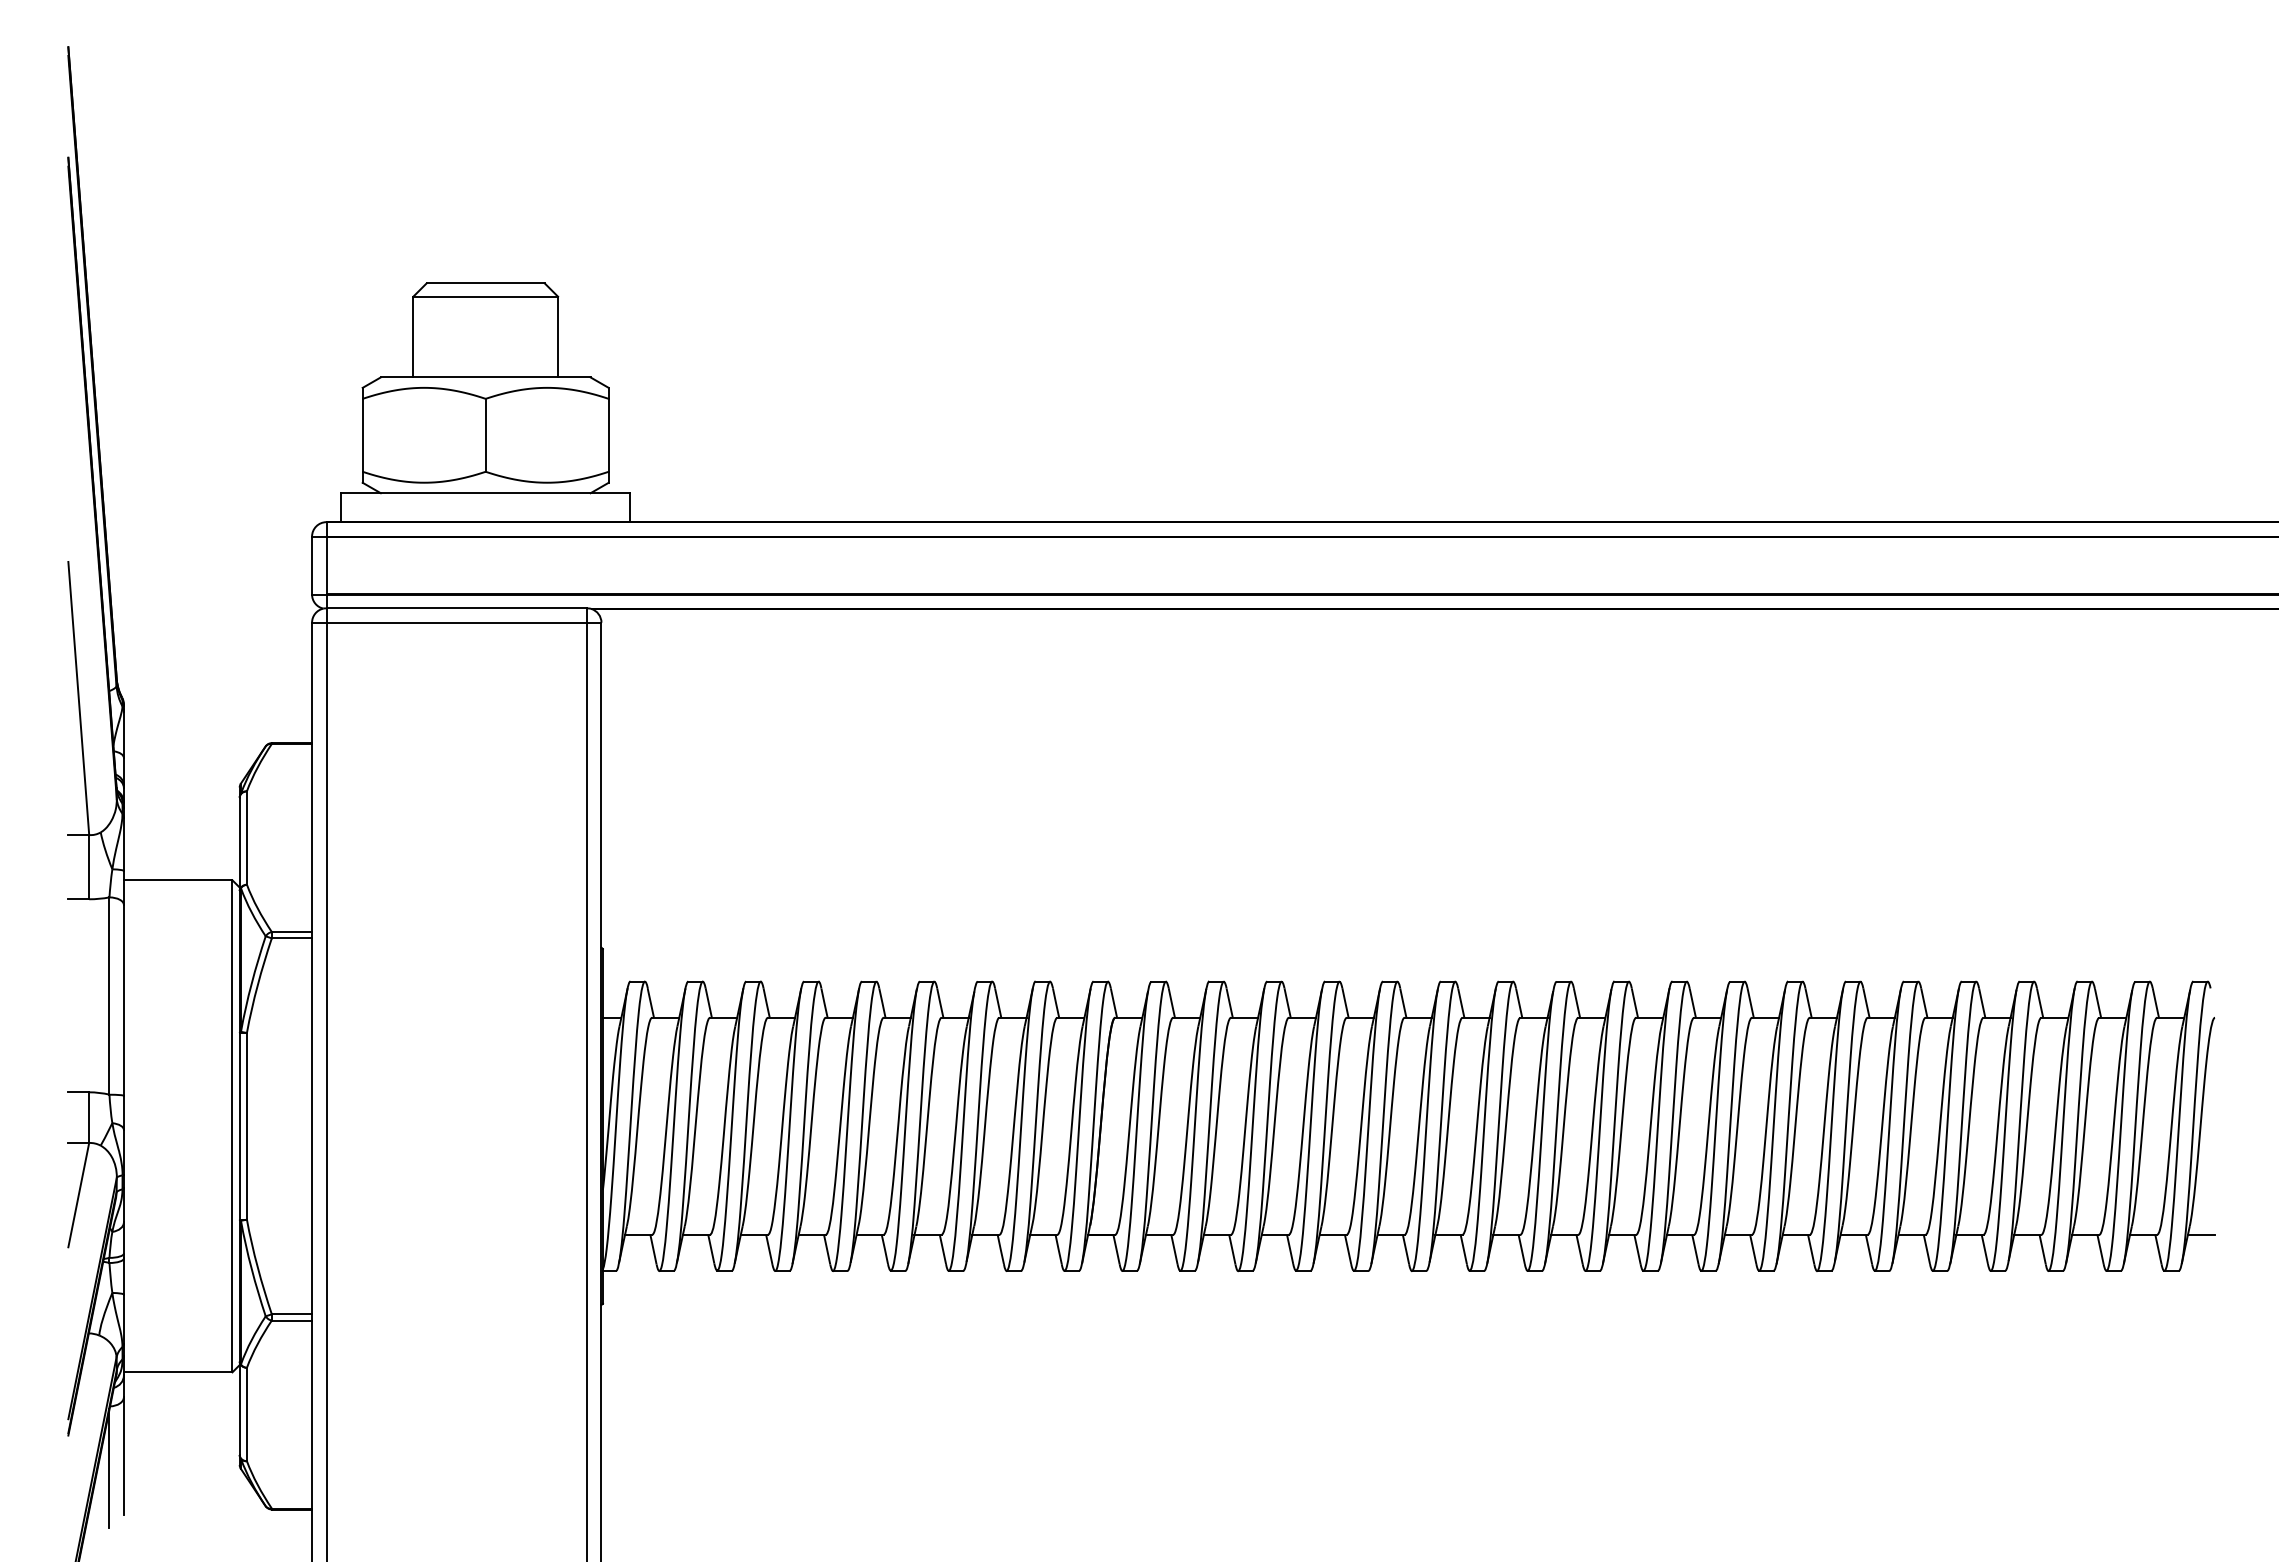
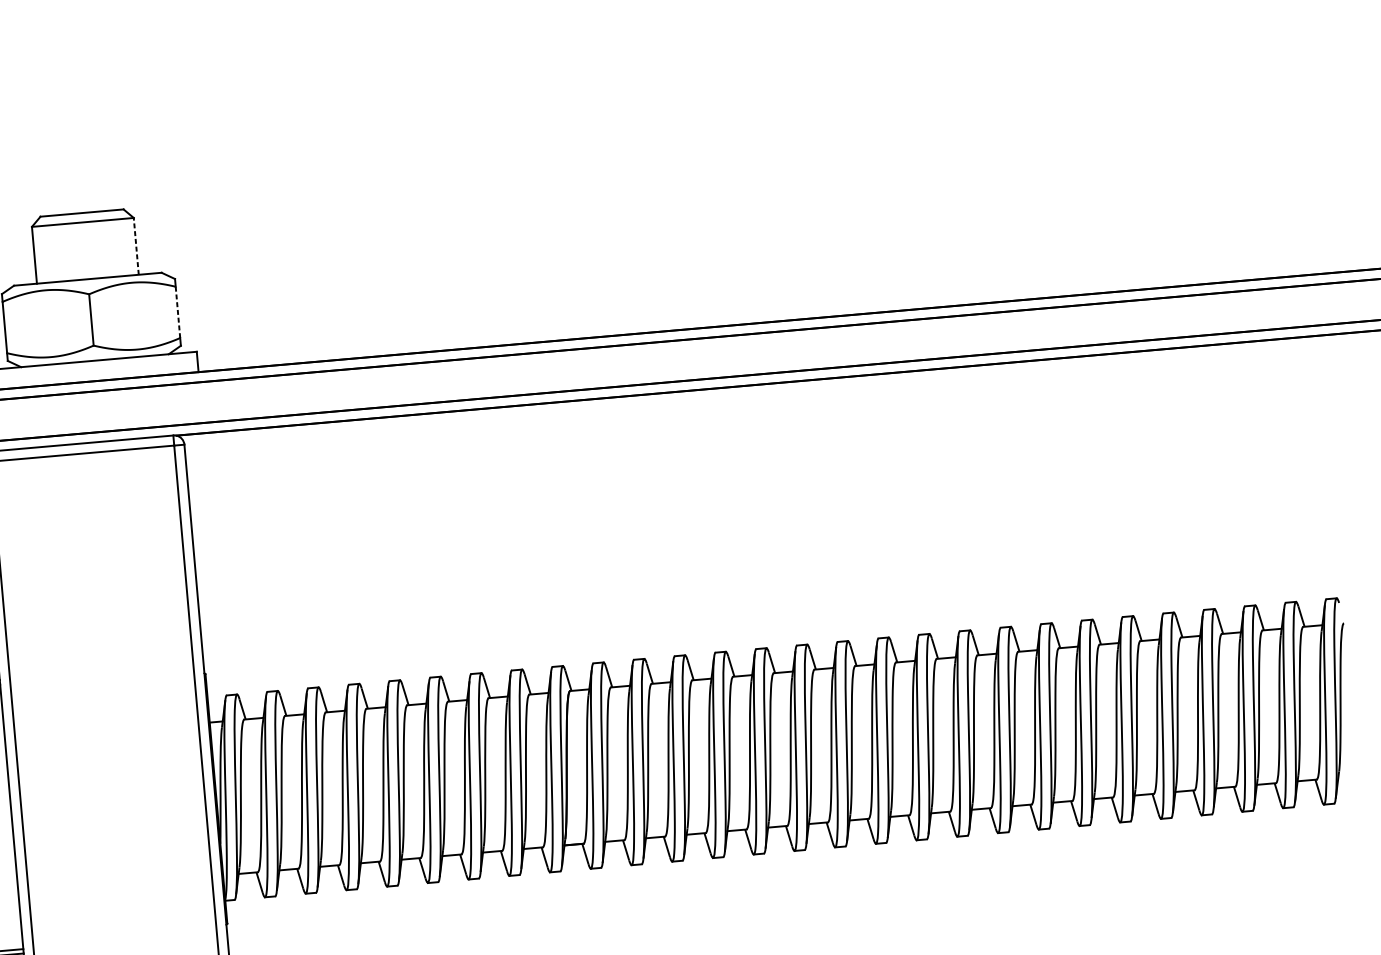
line: (558, 336) -> (136, 245), solid -> dashed
line: (608, 435) -> (177, 312), solid -> dashed
line: (2201, 1234) -> (1347, 776), removed

